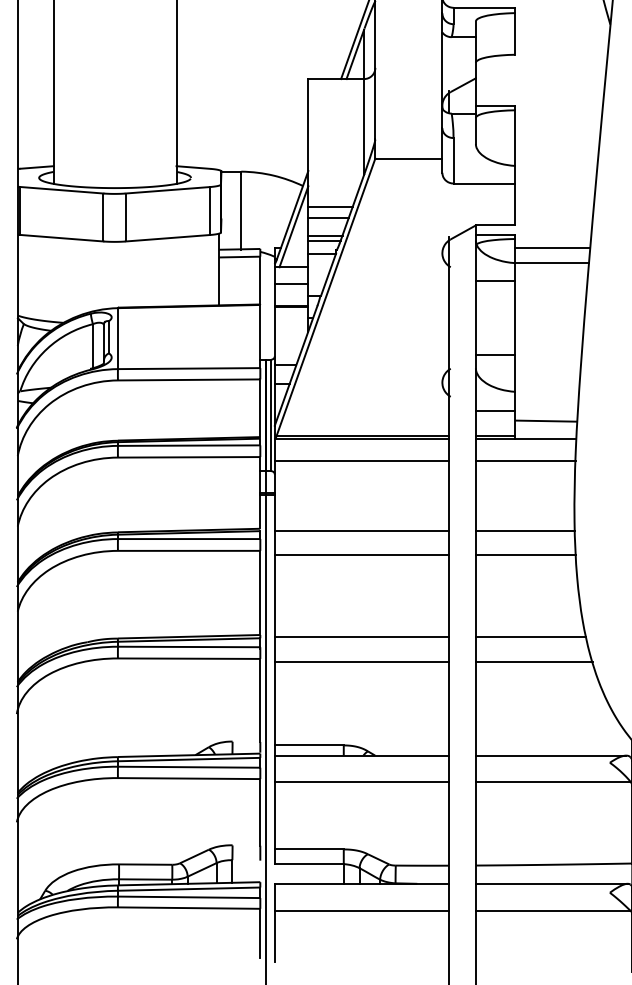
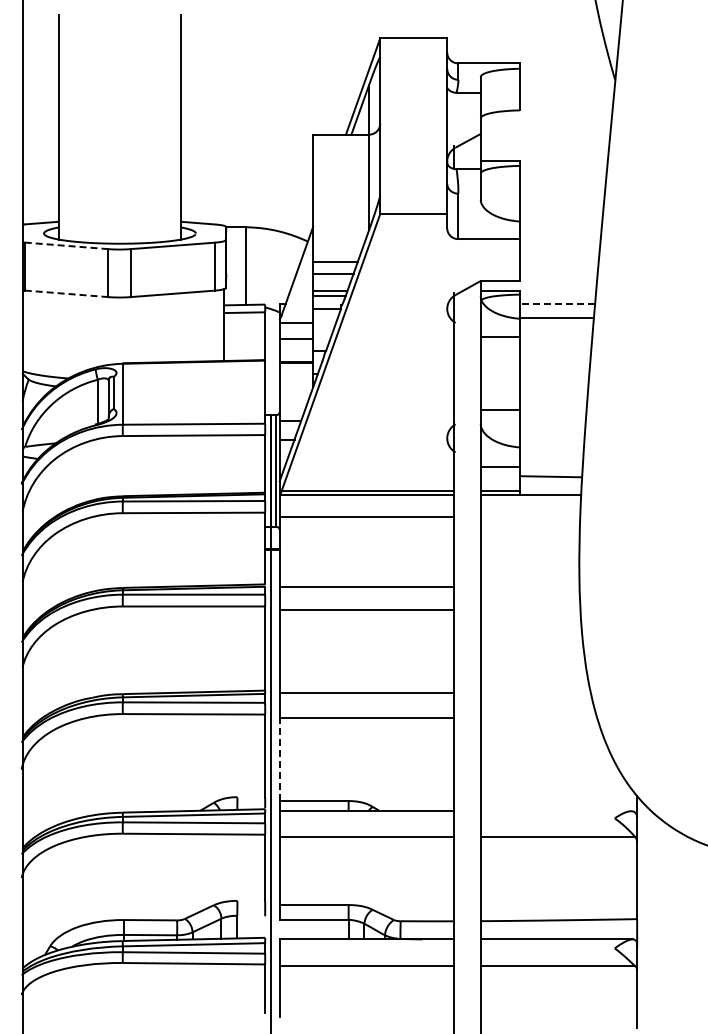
line: (61, 189) -> (66, 245), solid -> dashed
line: (293, 225) -> (298, 281), removed
line: (61, 237) -> (66, 293), solid -> dashed
line: (552, 247) -> (557, 303), solid -> dashed
line: (525, 460) -> (530, 516), removed
line: (524, 530) -> (529, 586), removed
line: (525, 554) -> (530, 610), removed
line: (530, 636) -> (535, 692), removed
line: (533, 661) -> (538, 717), removed
line: (274, 703) -> (279, 759), solid -> dashed
line: (550, 755) -> (555, 811), removed

